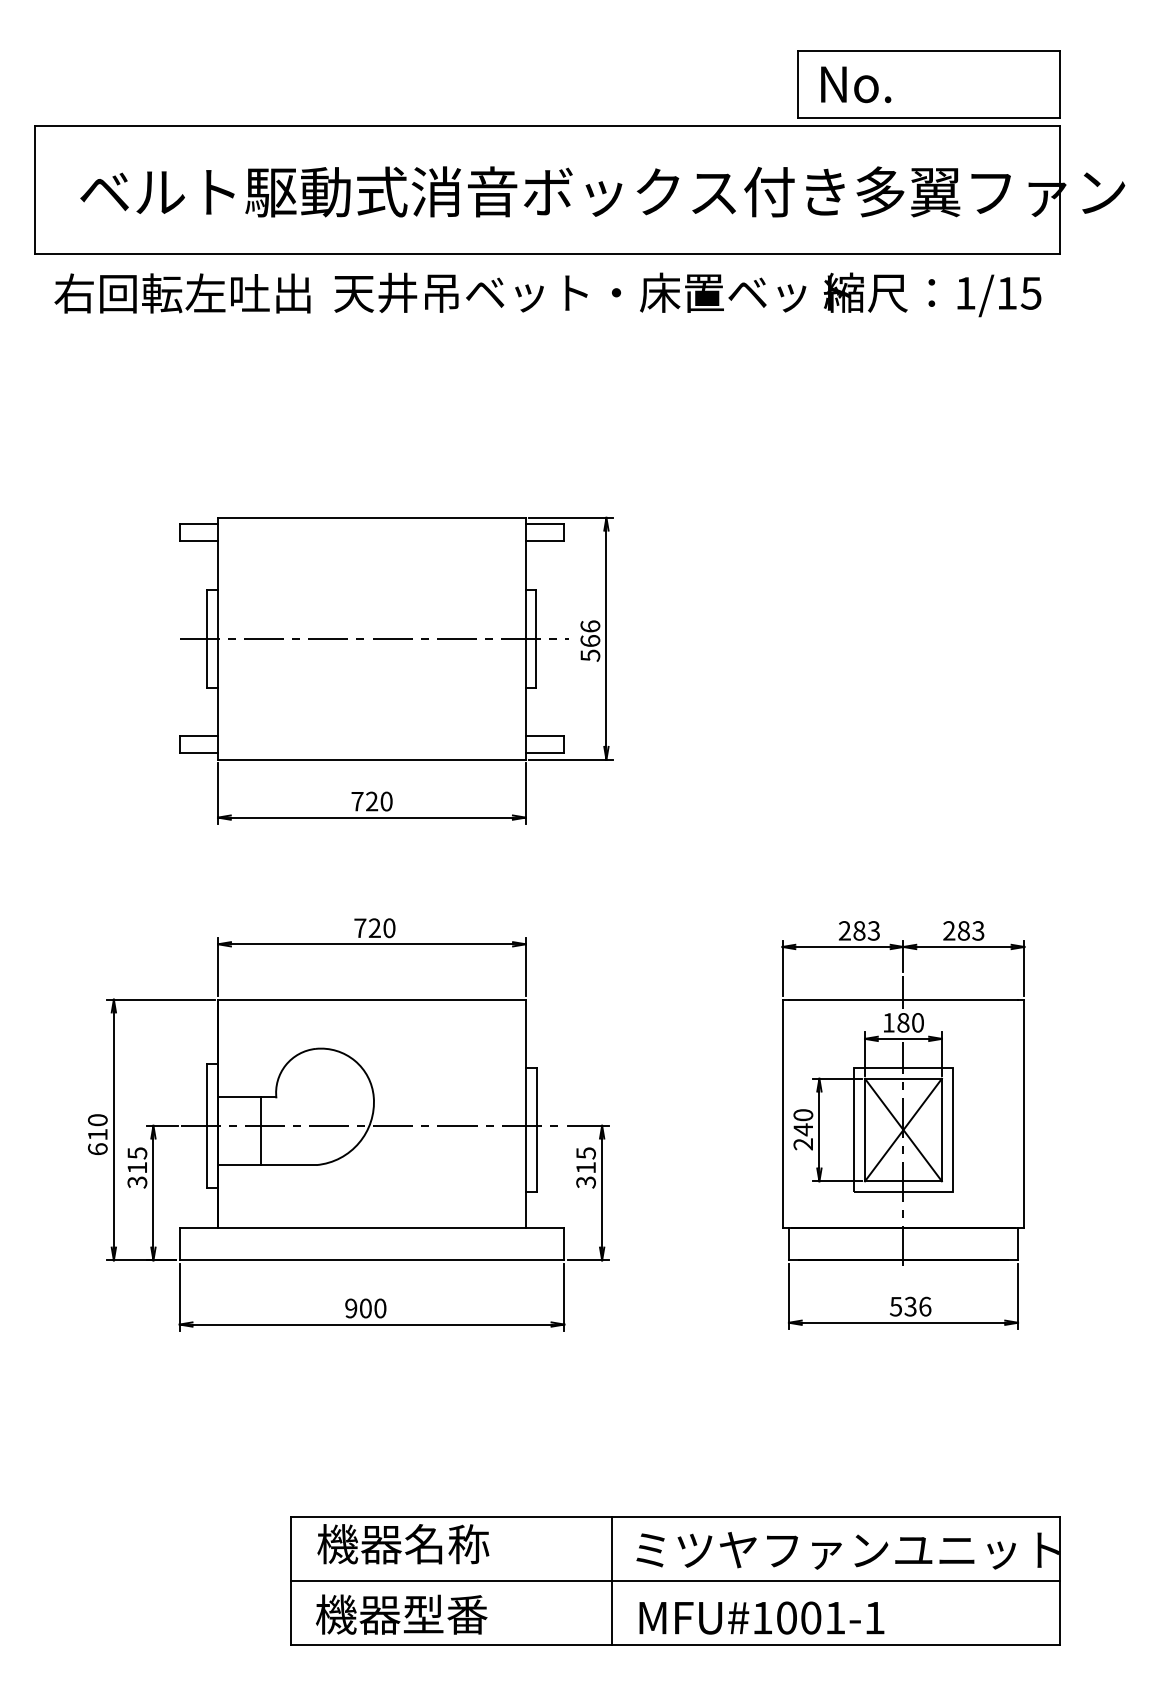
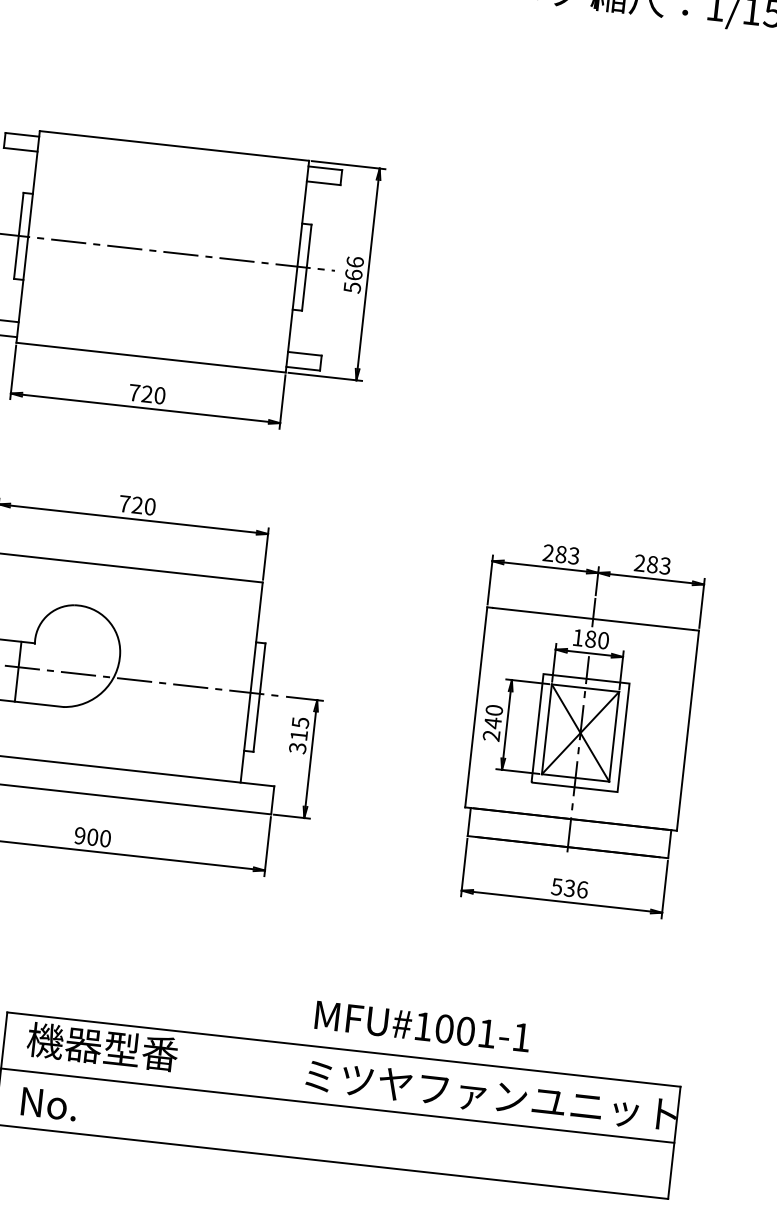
text: (447, 1544) -> (141, 1051), 機器名称 -> 機器型番
line: (611, 1580) -> (281, 1099), removed
text: (401, 1614) -> (94, 1108), 機器型番 -> No.
text: (761, 1617) -> (422, 1026), moved

